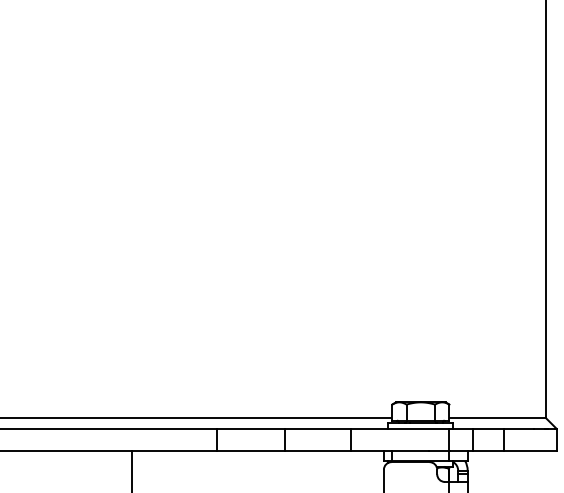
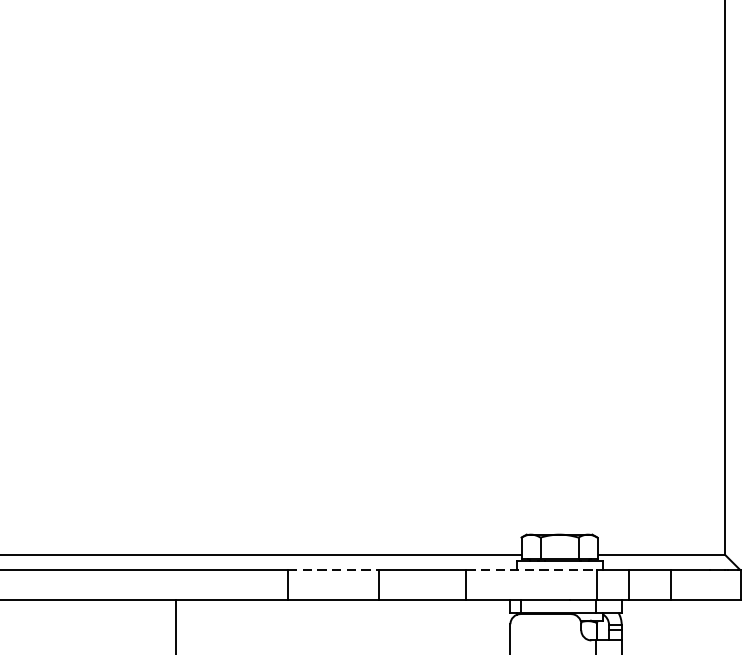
line: (251, 428) -> (334, 569), solid -> dashed
line: (400, 428) -> (532, 569), solid -> dashed

